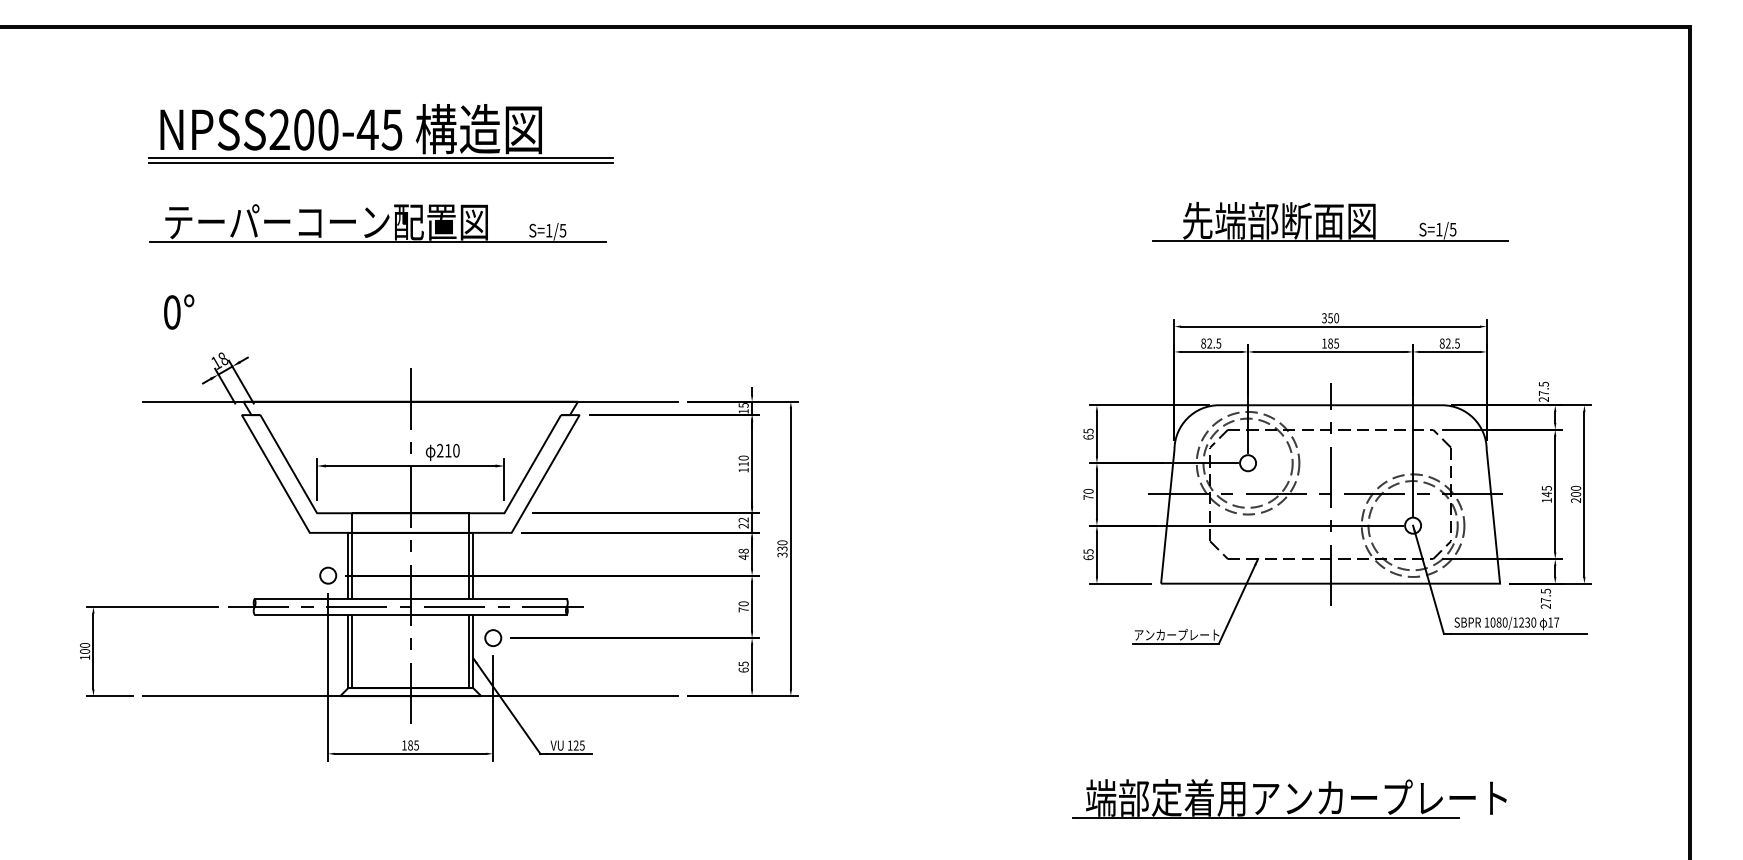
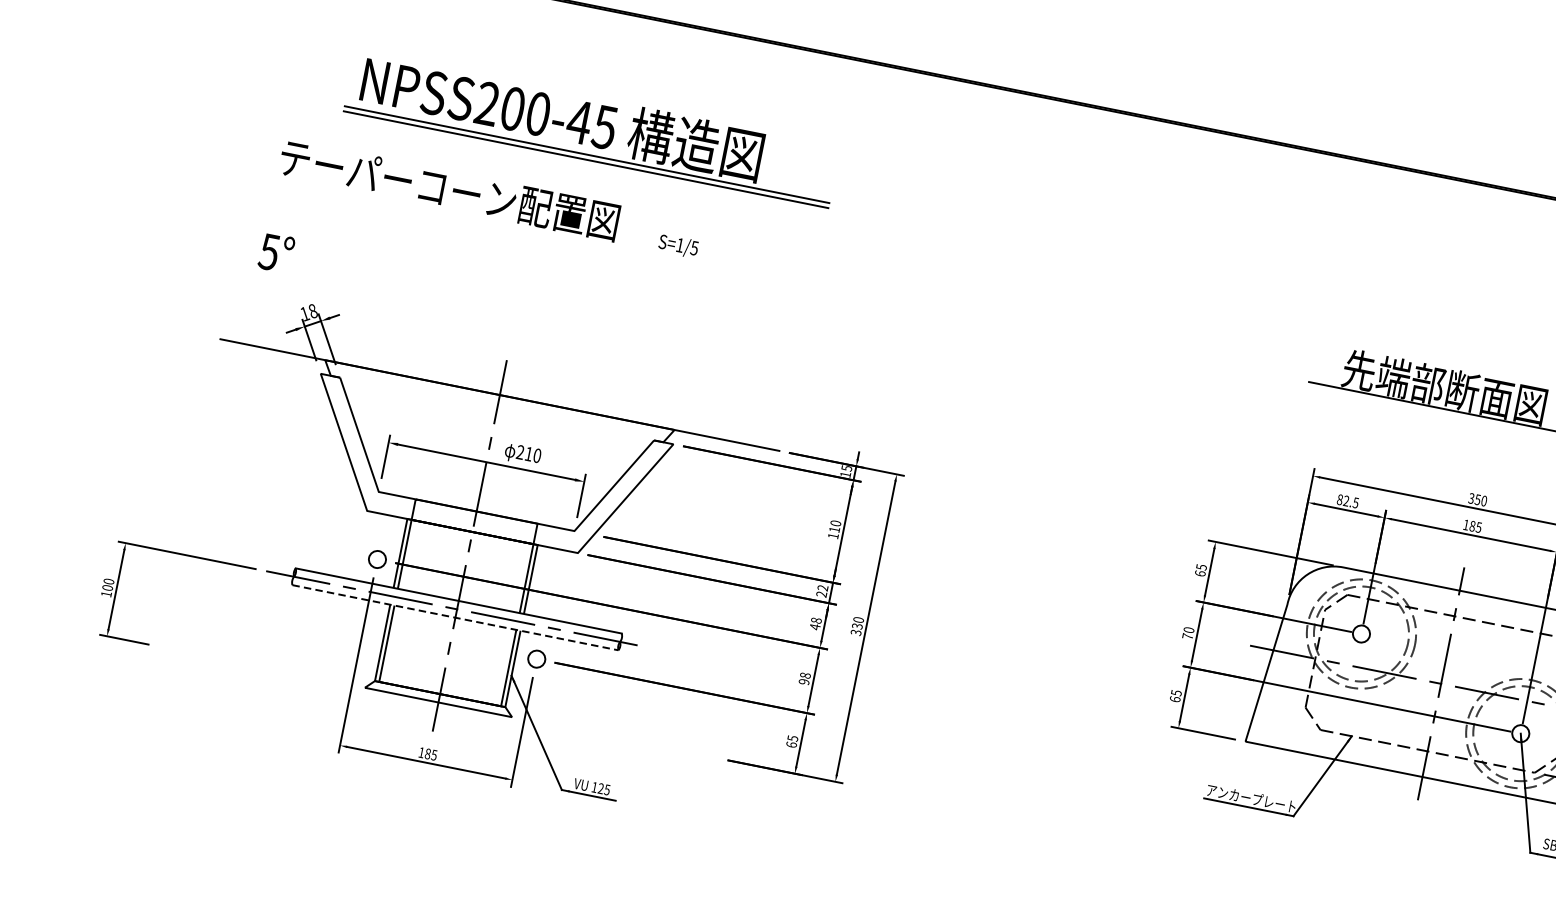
part: (380, 133) -> (591, 128), moved
line: (377, 241) -> (498, 220), removed
text: (171, 312) -> (268, 251), 0° -> 5°
text: (743, 606) -> (804, 678), 70 -> 98
line: (411, 614) -> (456, 617), solid -> dashed
line: (410, 696) -> (438, 702), removed

